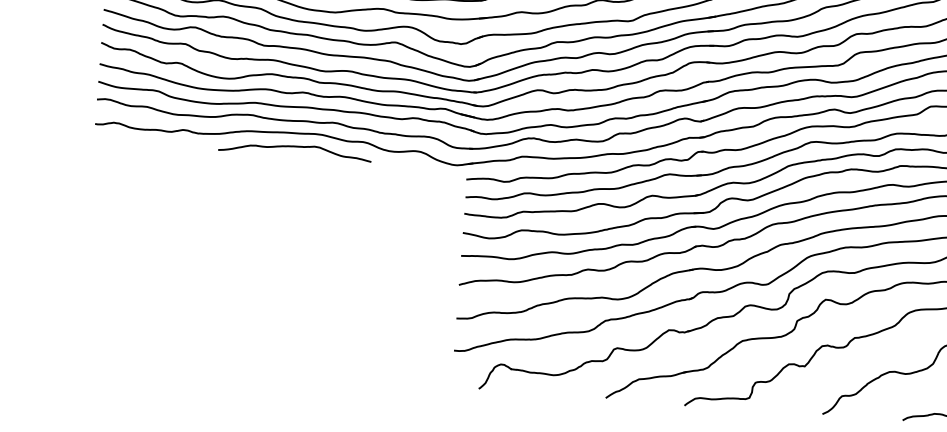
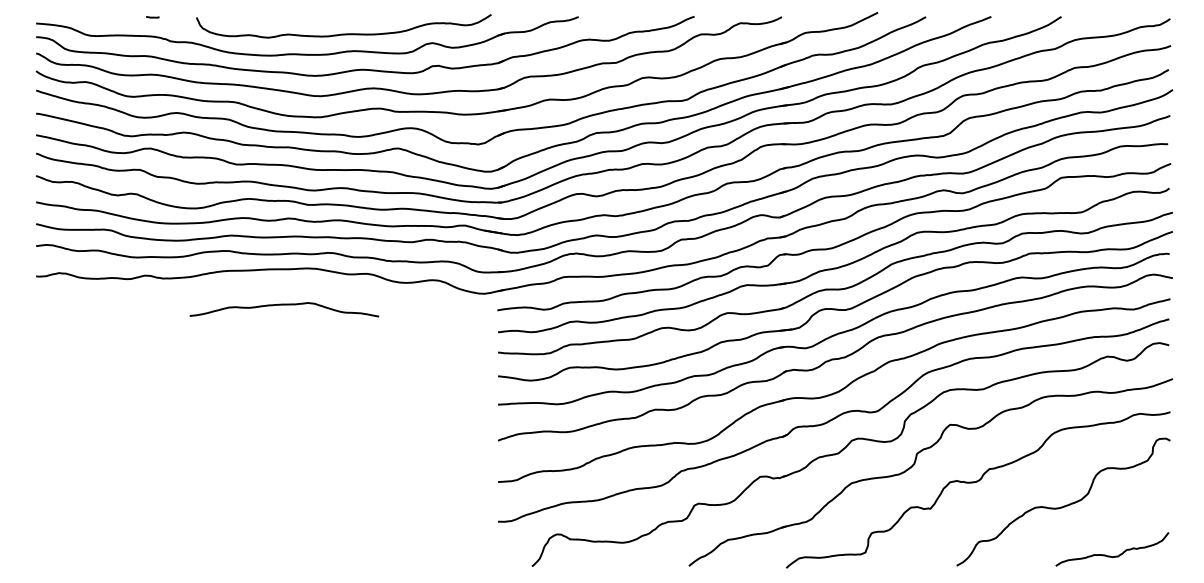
curve: (295, 147) -> (284, 305), moved

